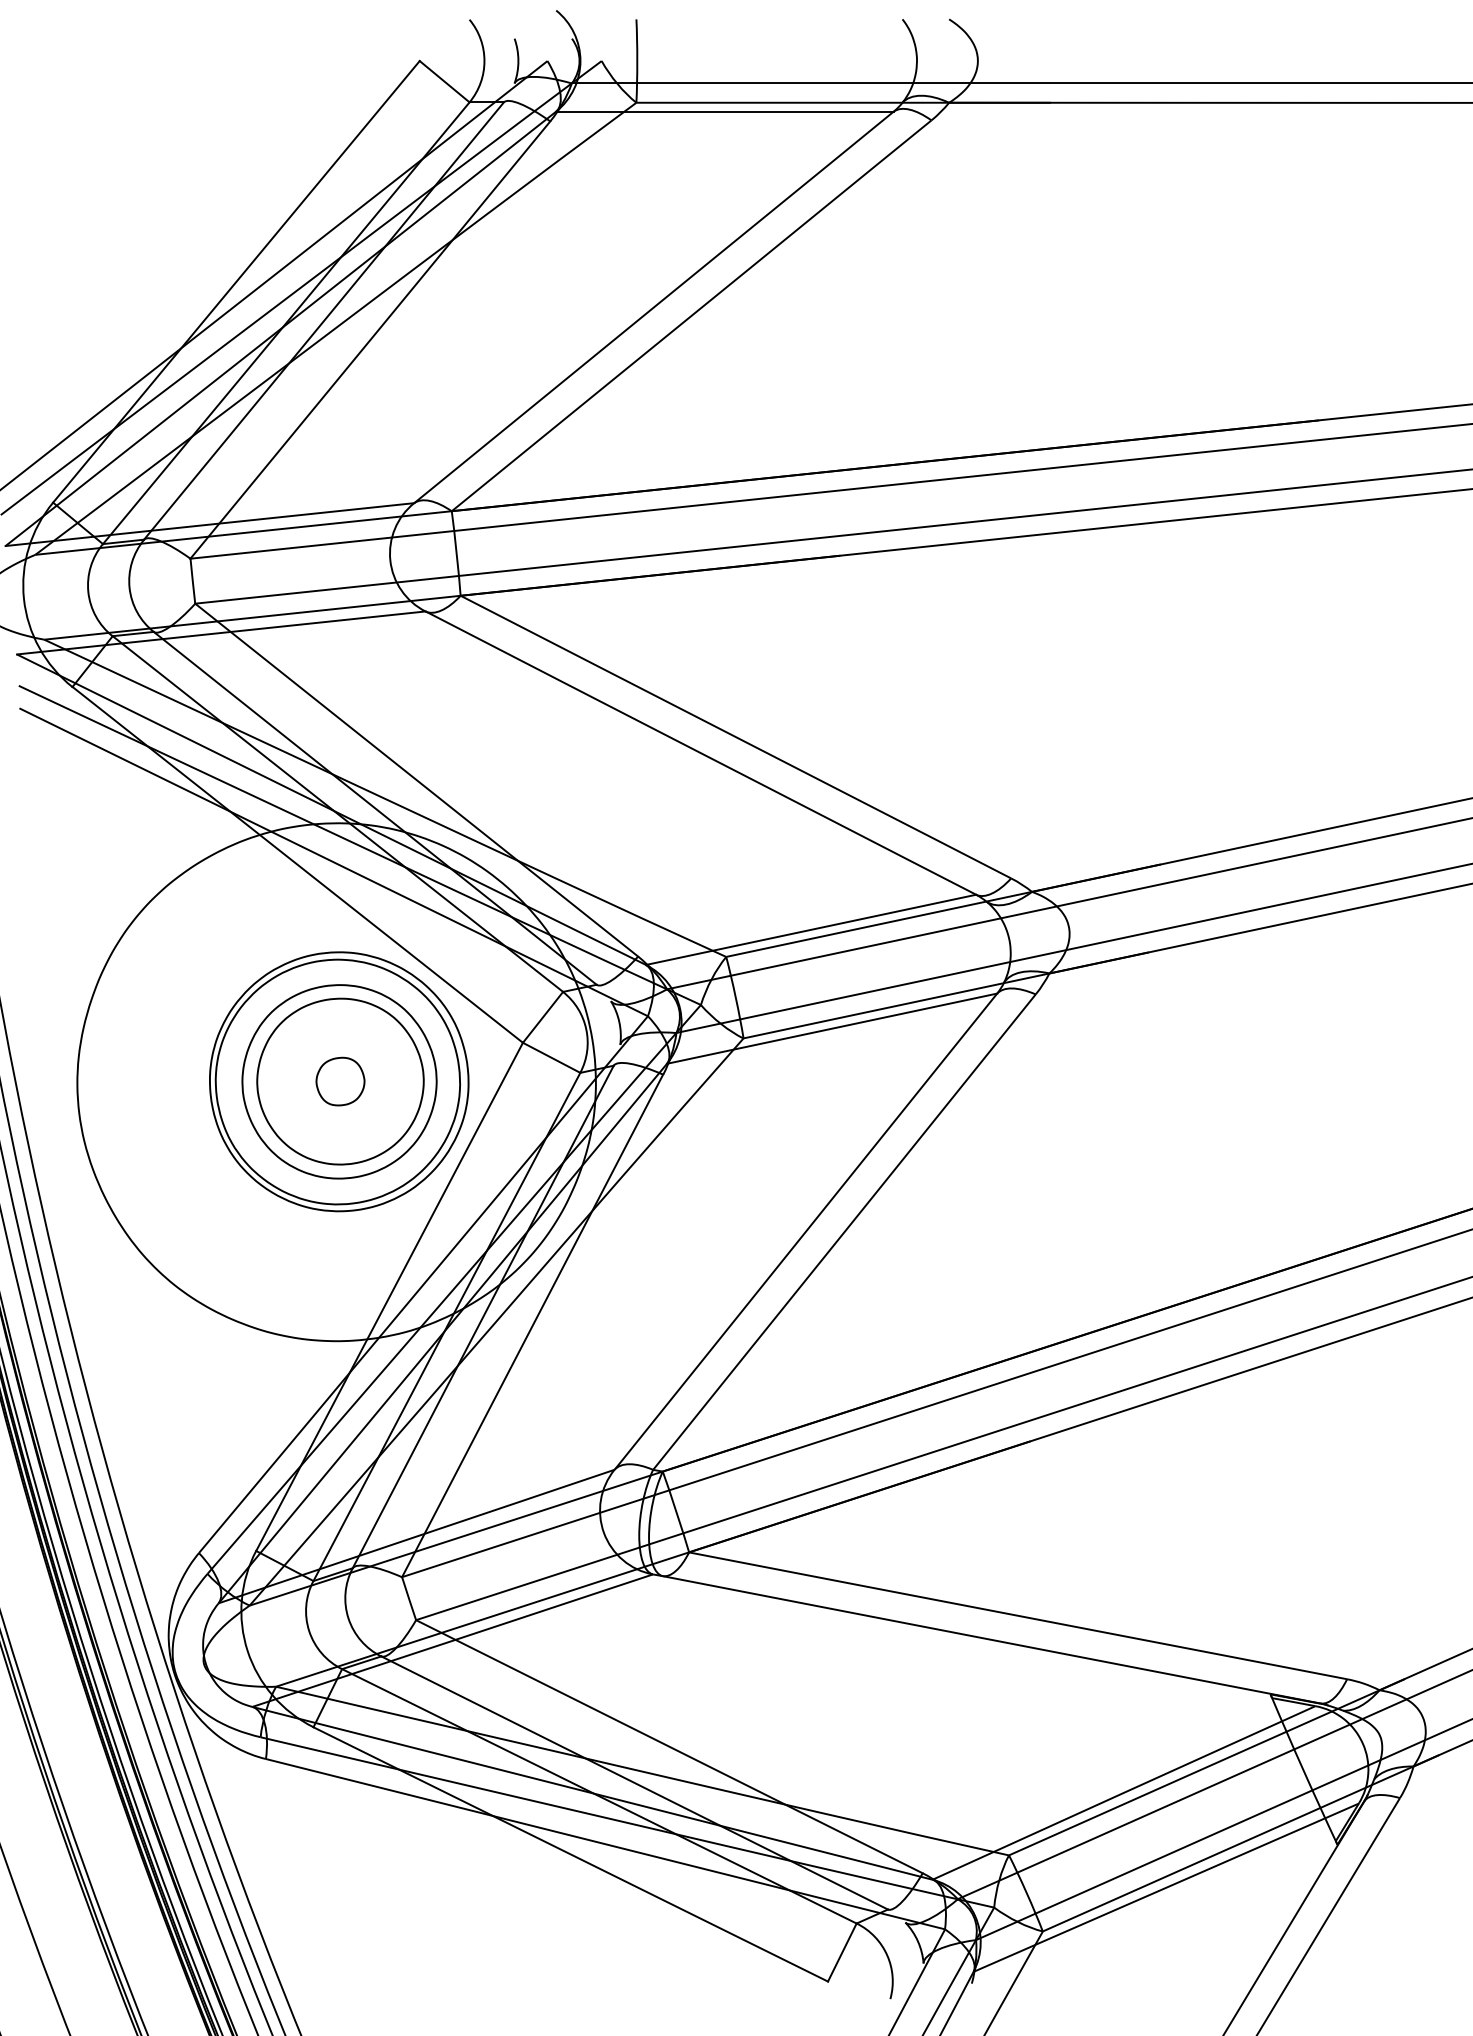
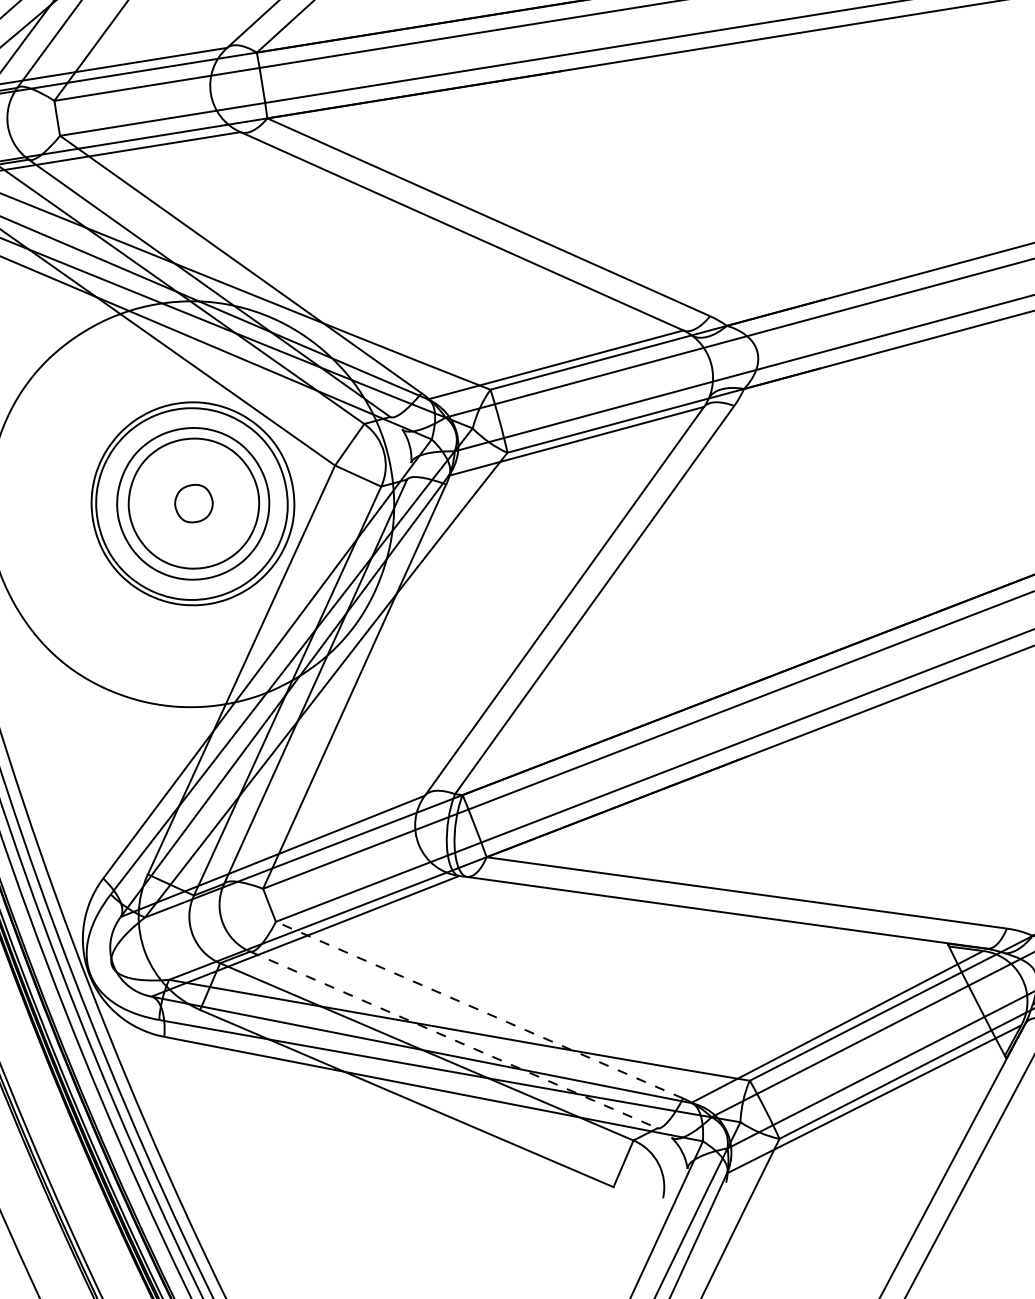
line: (668, 1746) -> (478, 1009), solid -> dashed
line: (635, 1783) -> (454, 1040), solid -> dashed

